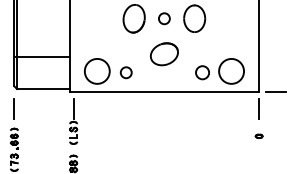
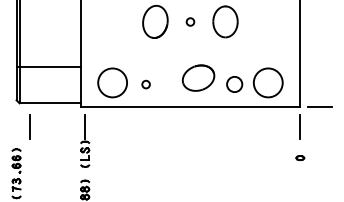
circle: (164, 18) -> (190, 21), size x0.6
part: (163, 54) -> (197, 78), moved
circle: (125, 72) -> (145, 84), size x0.6
line: (13, 108) -> (29, 125), moved

